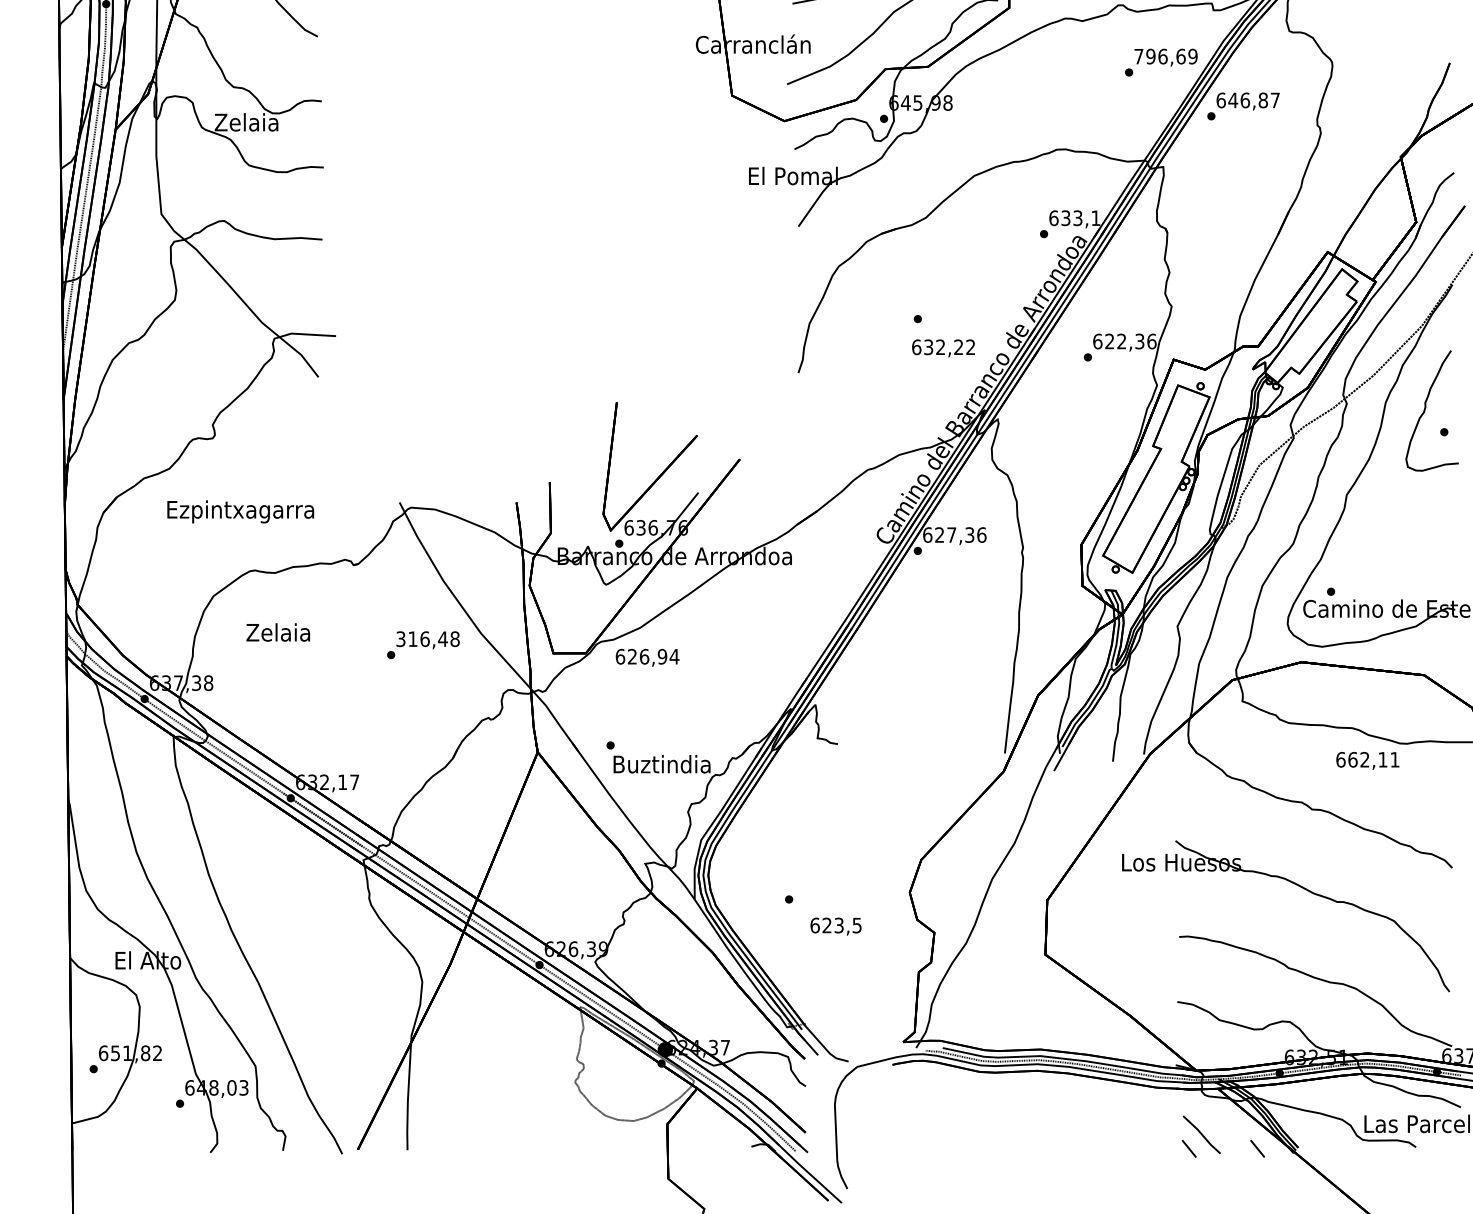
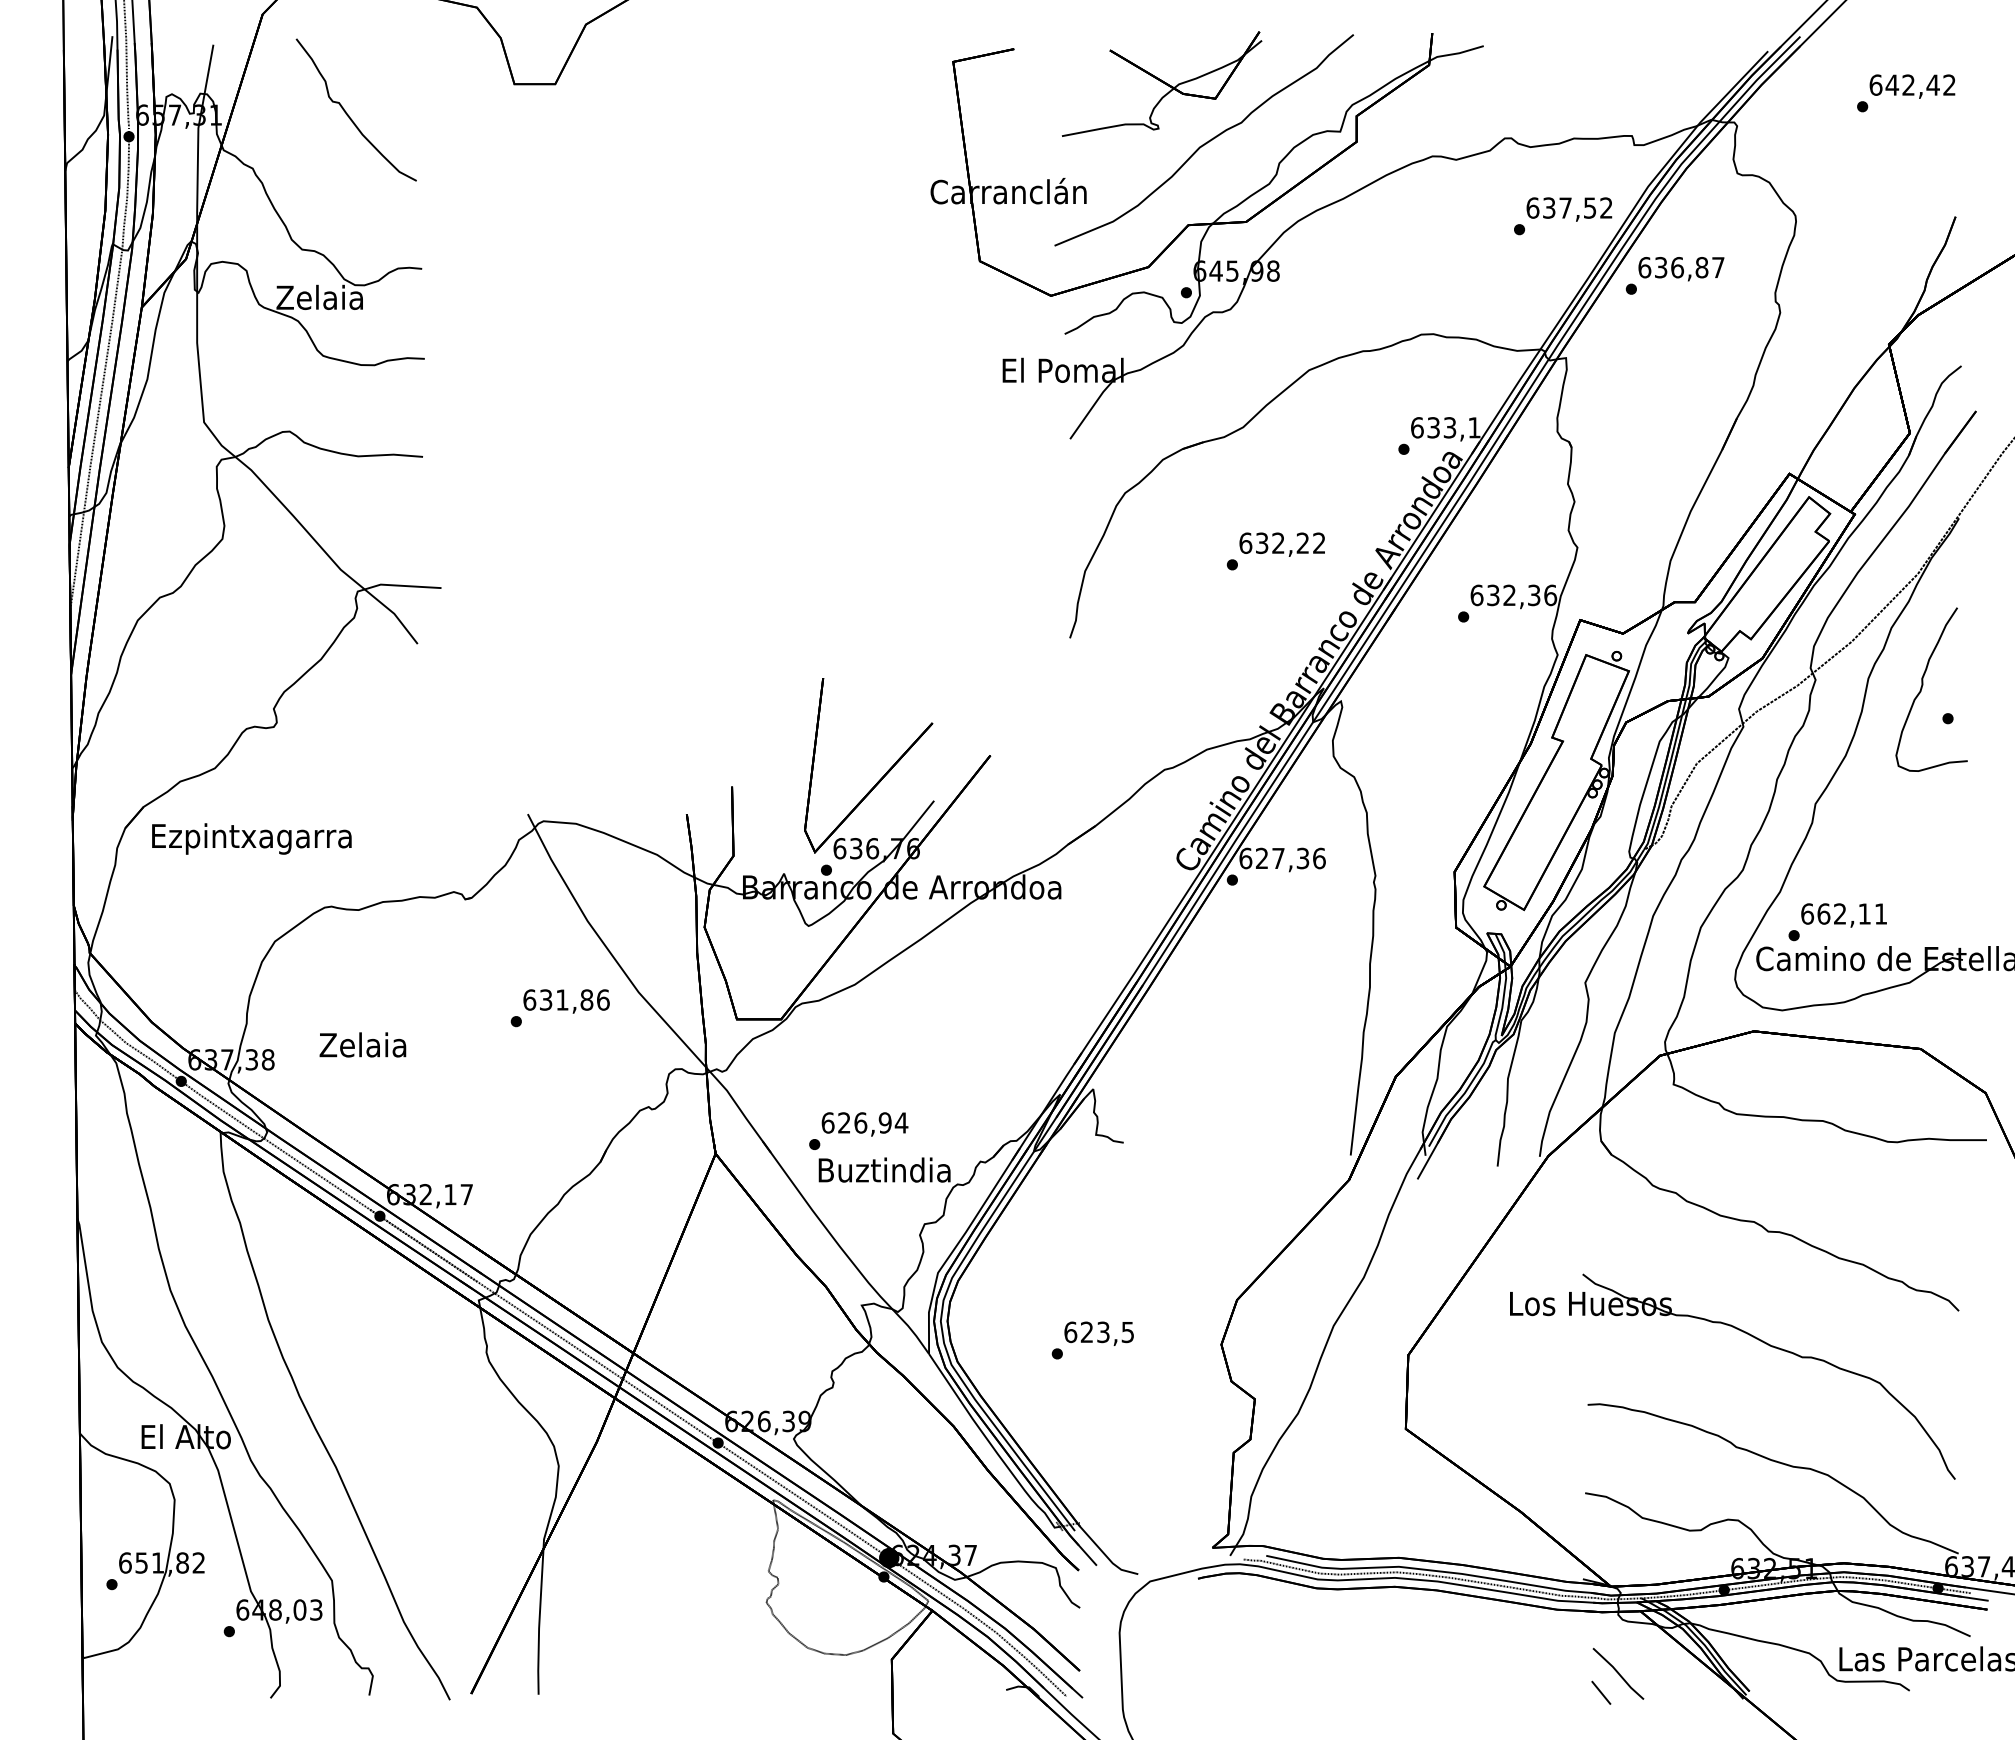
text: (1165, 56) -> (1569, 207), 796,69 -> 637,52
text: (1232, 100) -> (1660, 267), 646,87 -> 636,87
text: (1109, 341) -> (1493, 595), 622,36 -> 632,36
text: (942, 348) -> (1281, 544), moved
text: (240, 511) -> (251, 838), moved
text: (277, 632) -> (362, 1044), moved
text: (428, 638) -> (566, 999), 316,48 -> 631,86
text: (647, 657) -> (864, 1124), moved
text: (1367, 760) -> (1843, 915), moved
text: (835, 926) -> (1098, 1333), moved
line: (1257, 1148) -> (1694, 1692), removed

